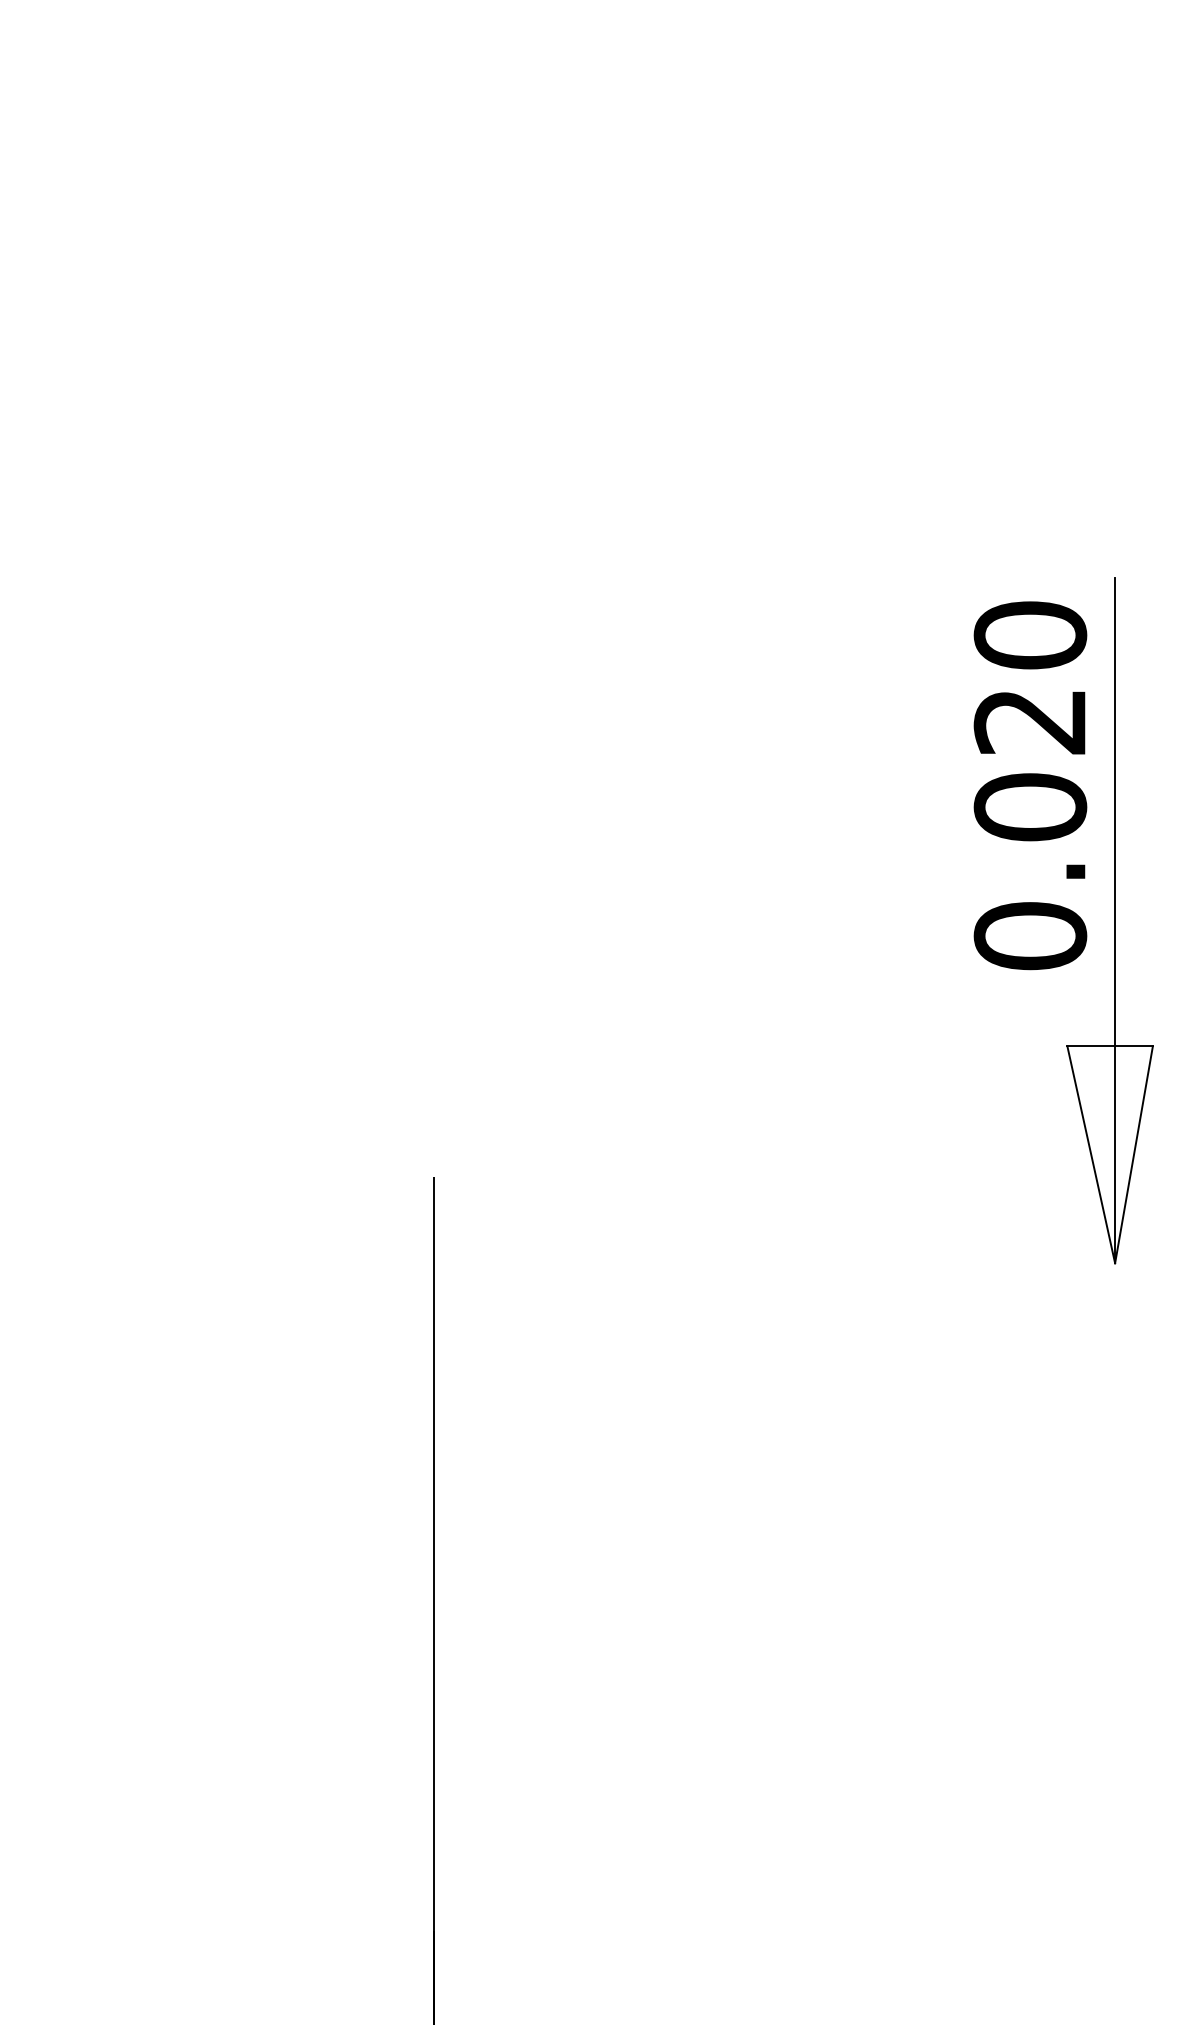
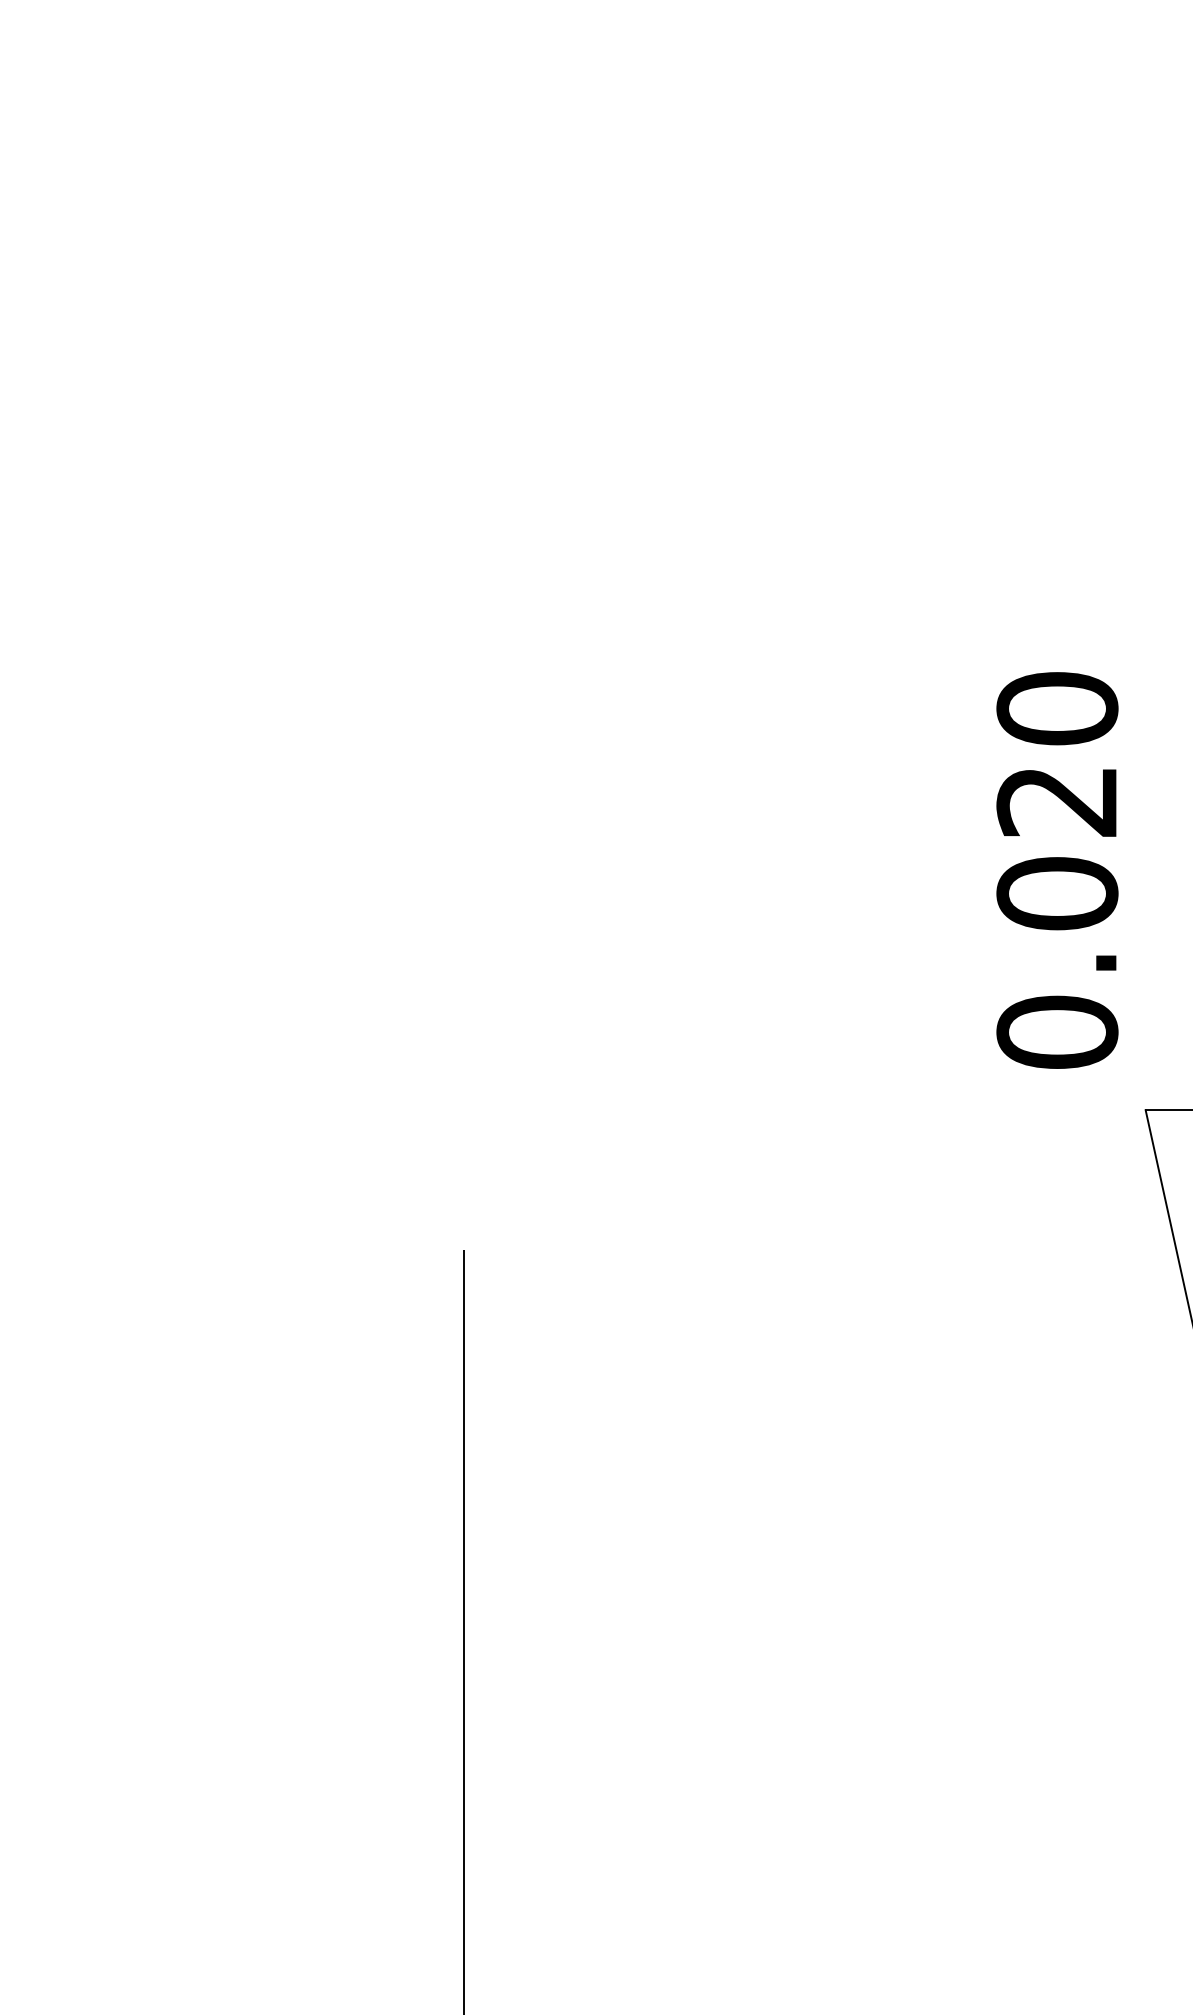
text: (1030, 785) -> (1057, 870), moved

